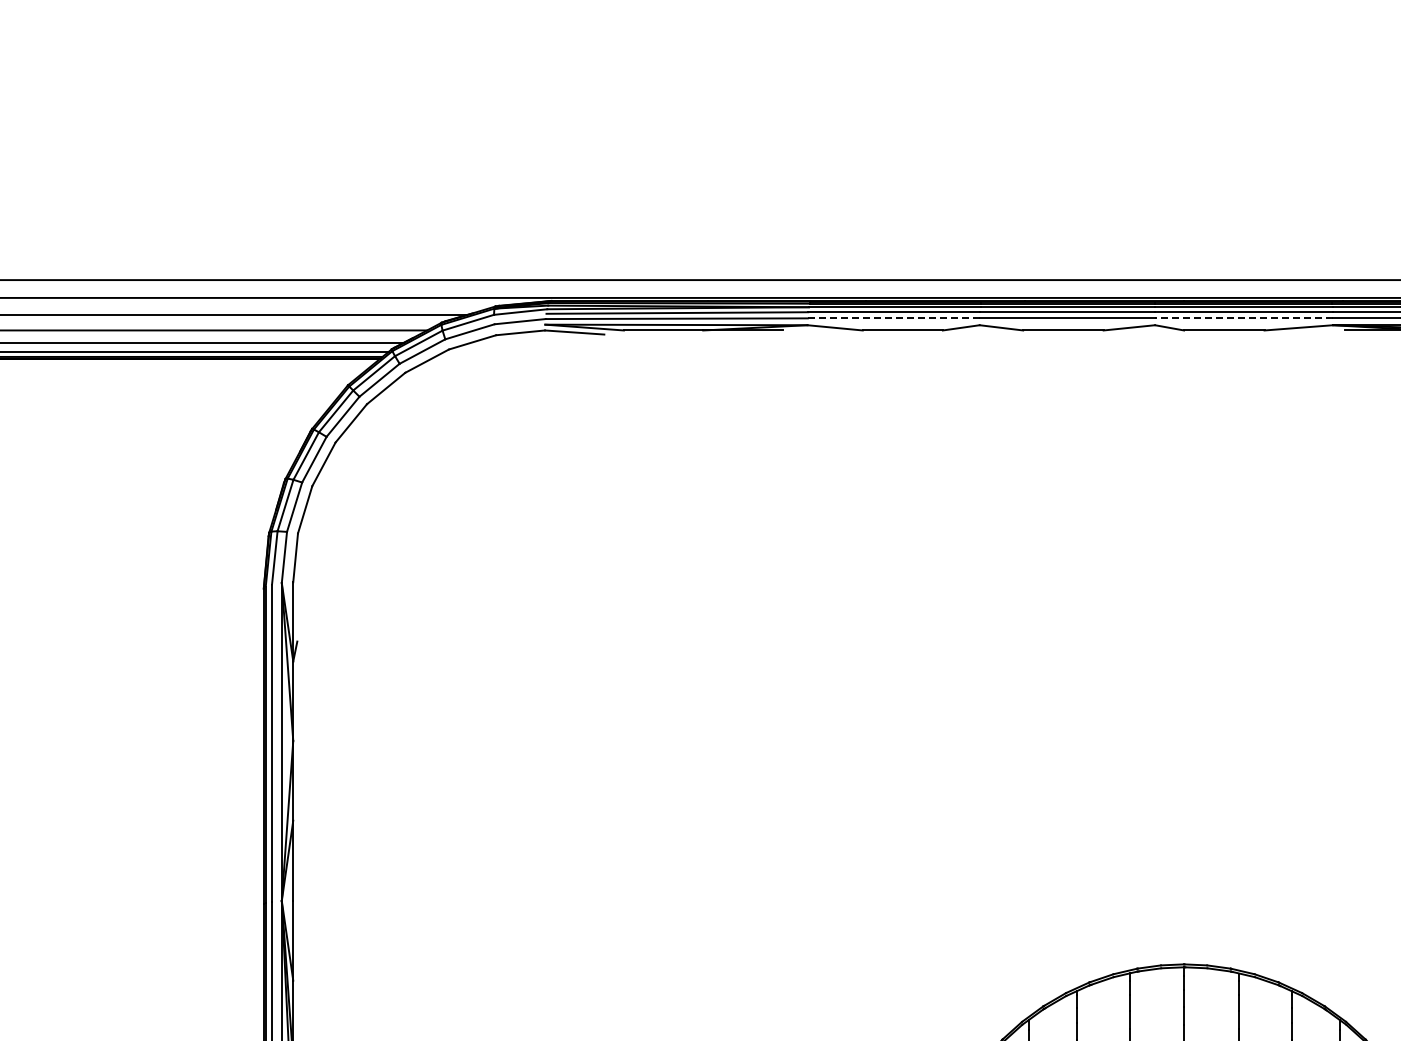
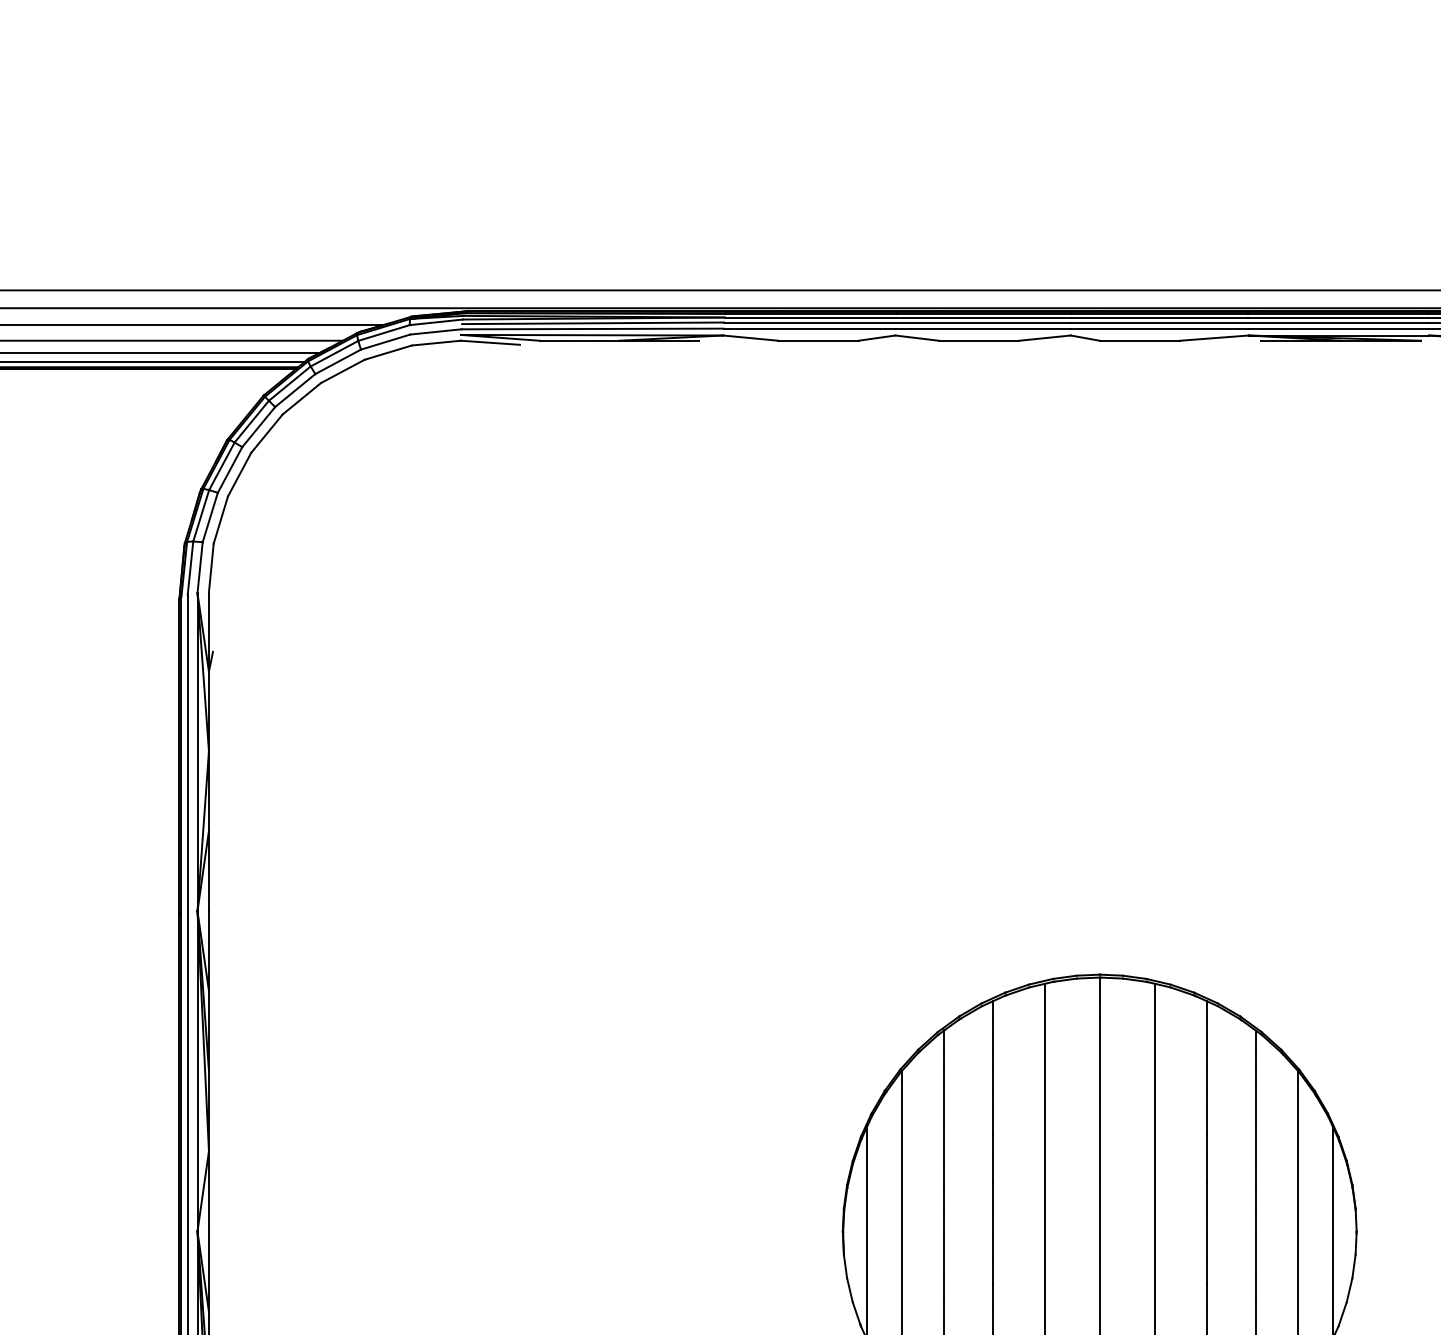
line: (894, 318) -> (810, 328), dashed -> solid
line: (1243, 318) -> (1159, 328), dashed -> solid

